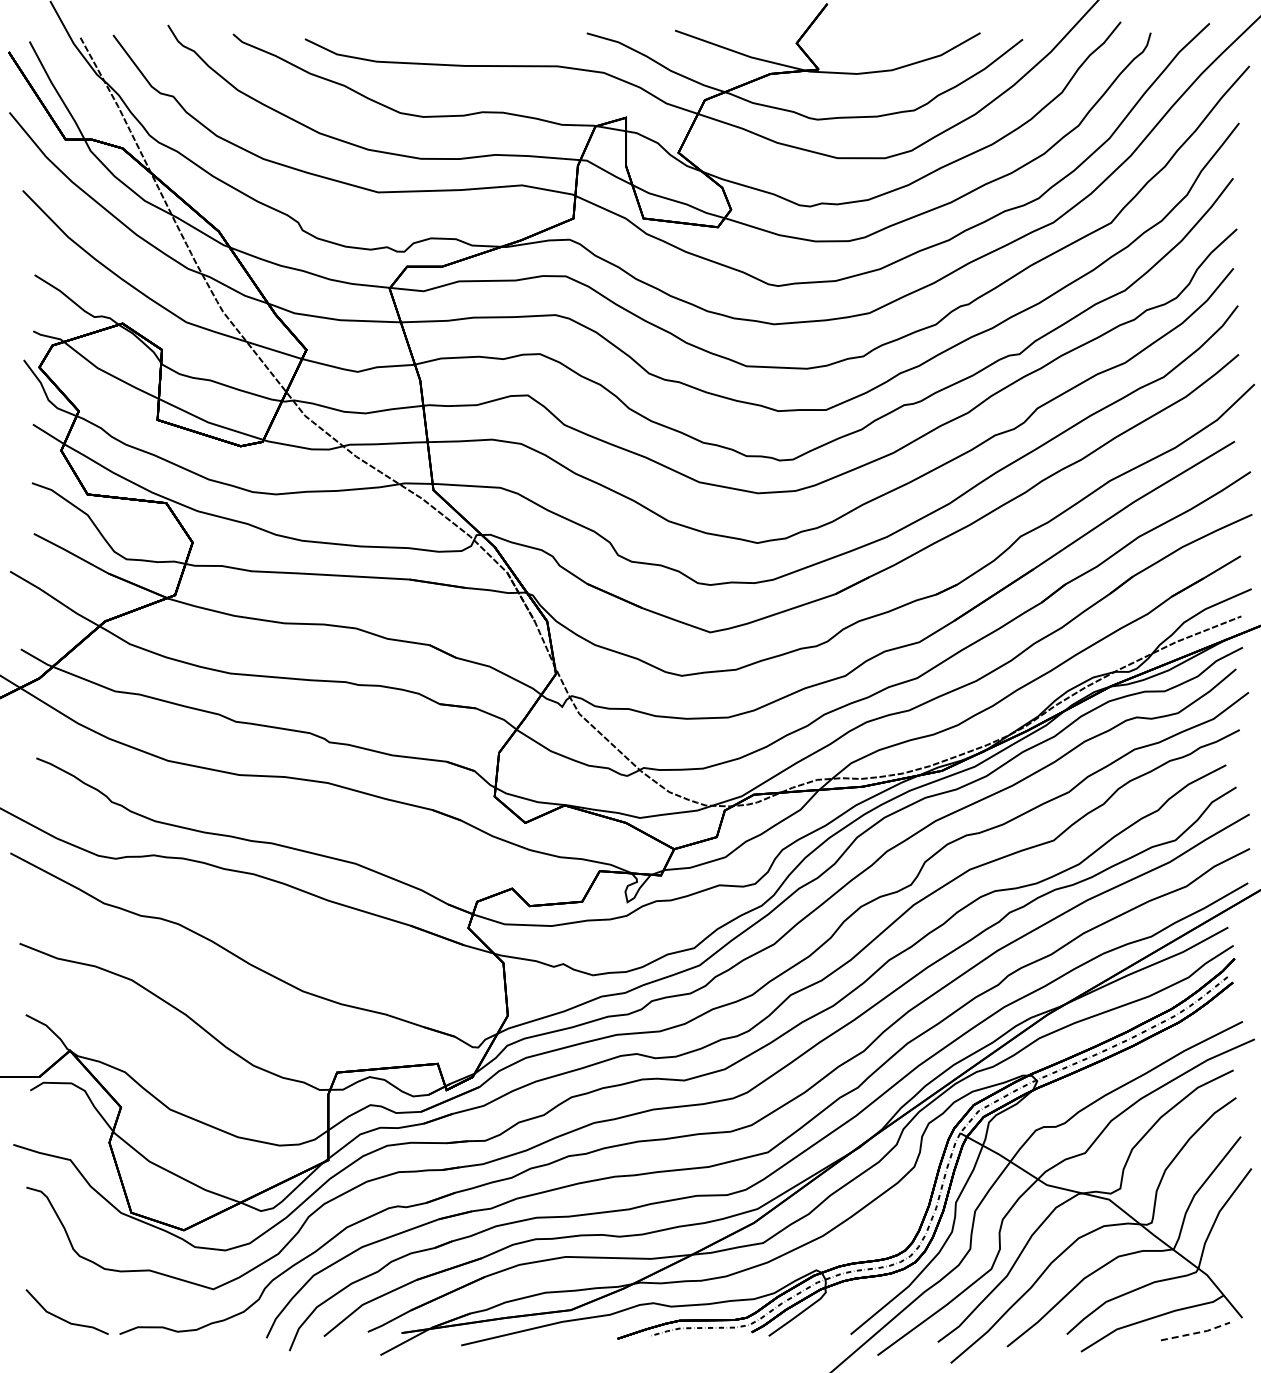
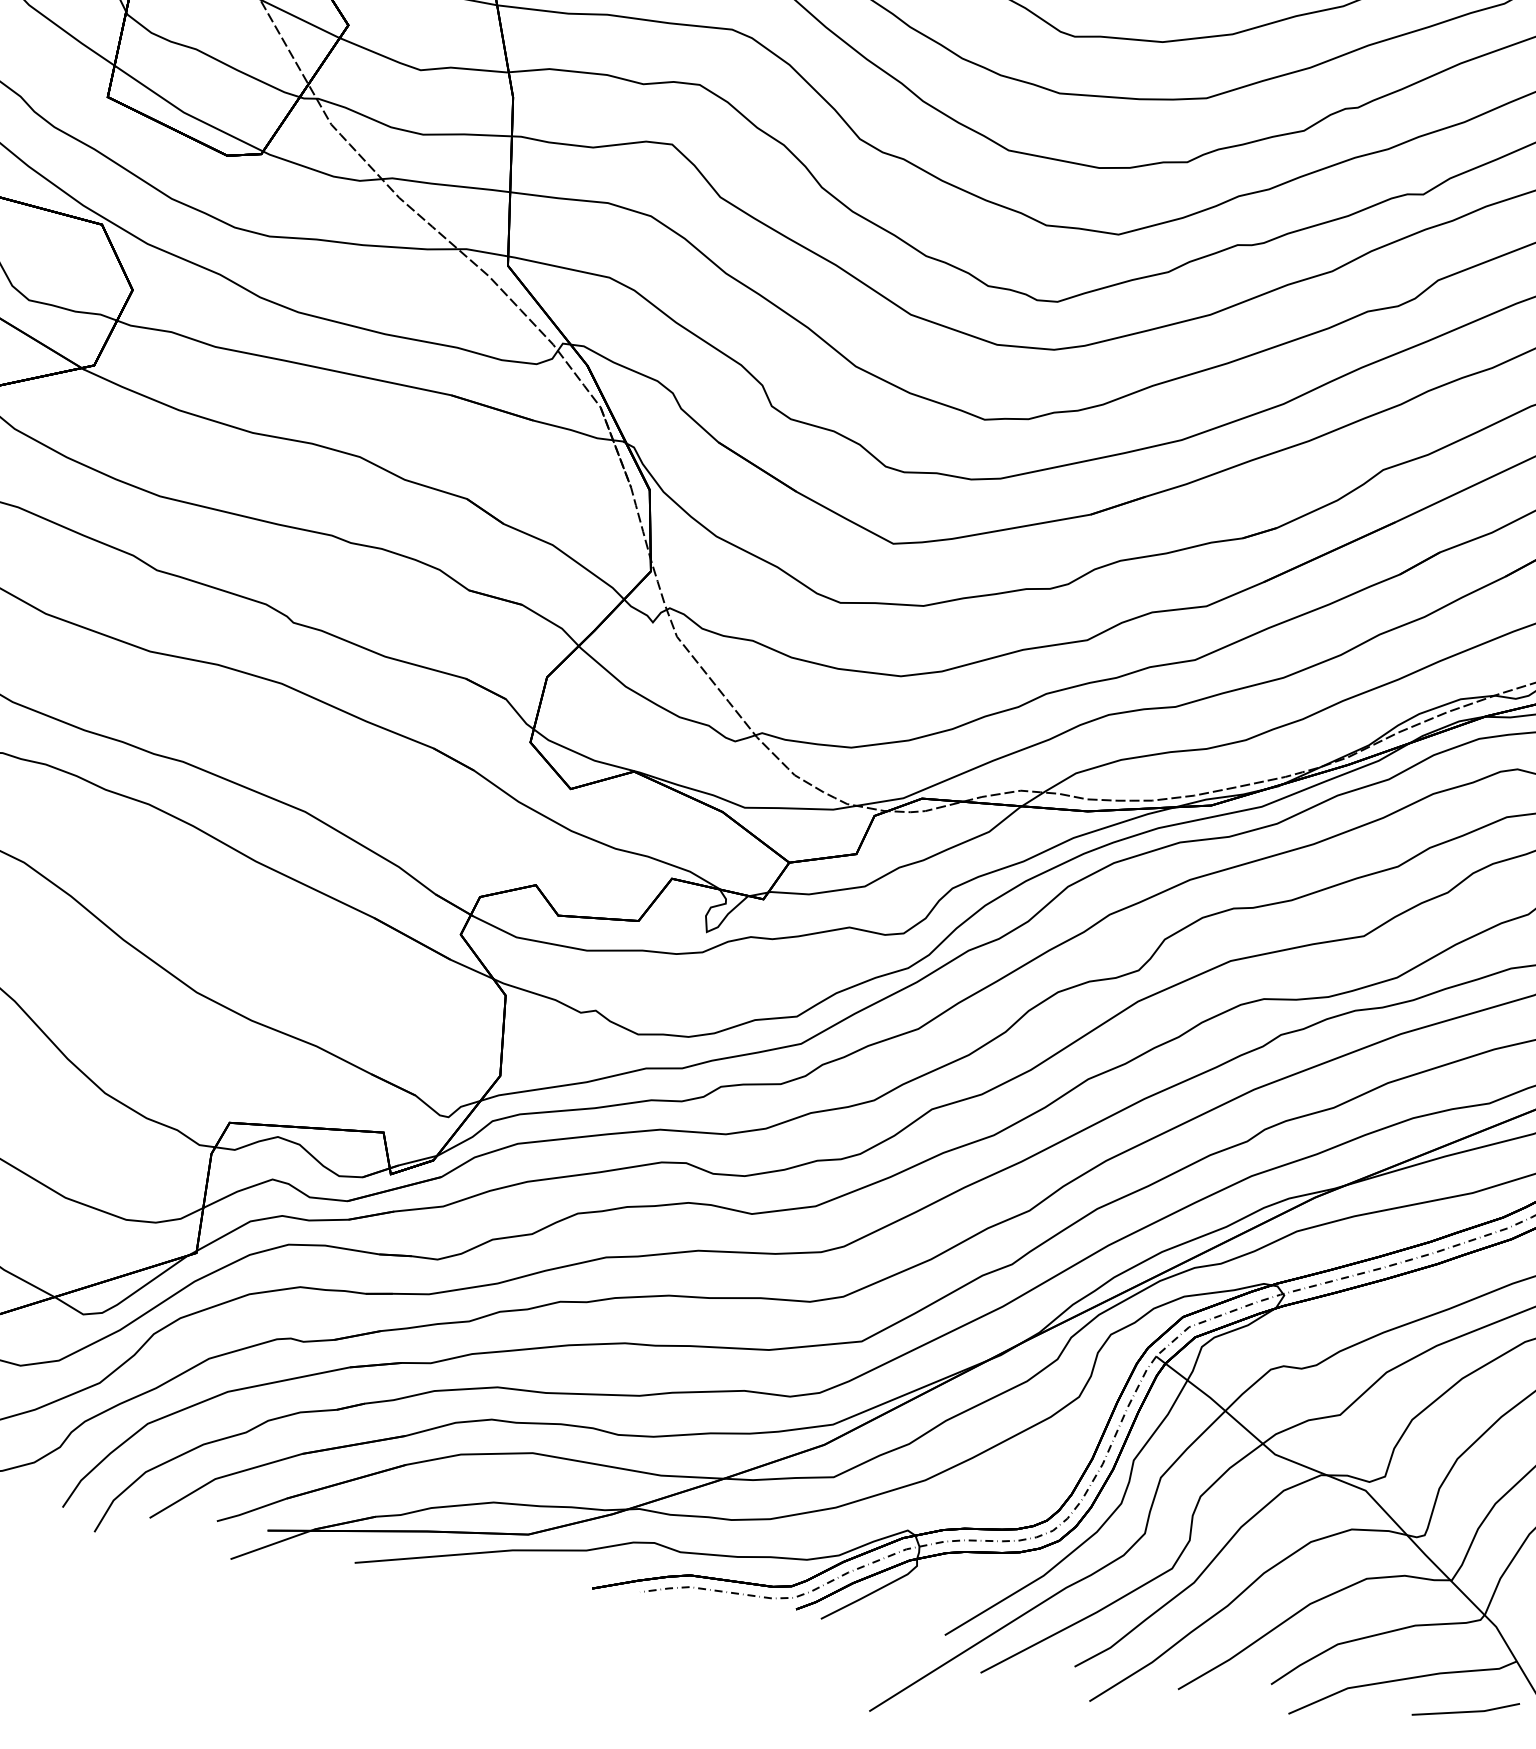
line: (1196, 1333) -> (1466, 1712), dashed -> solid

